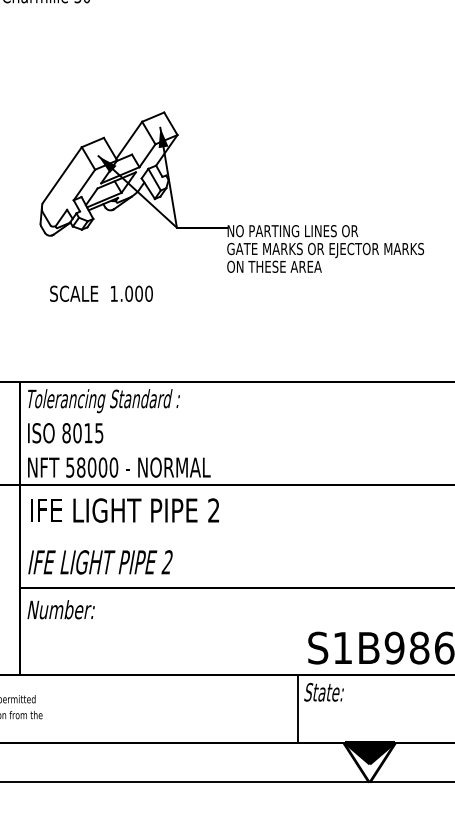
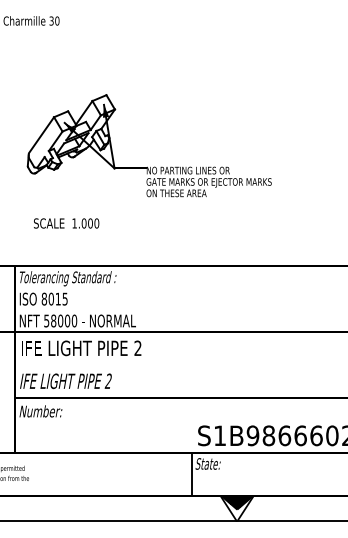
text: (101, 293) -> (66, 223), moved

